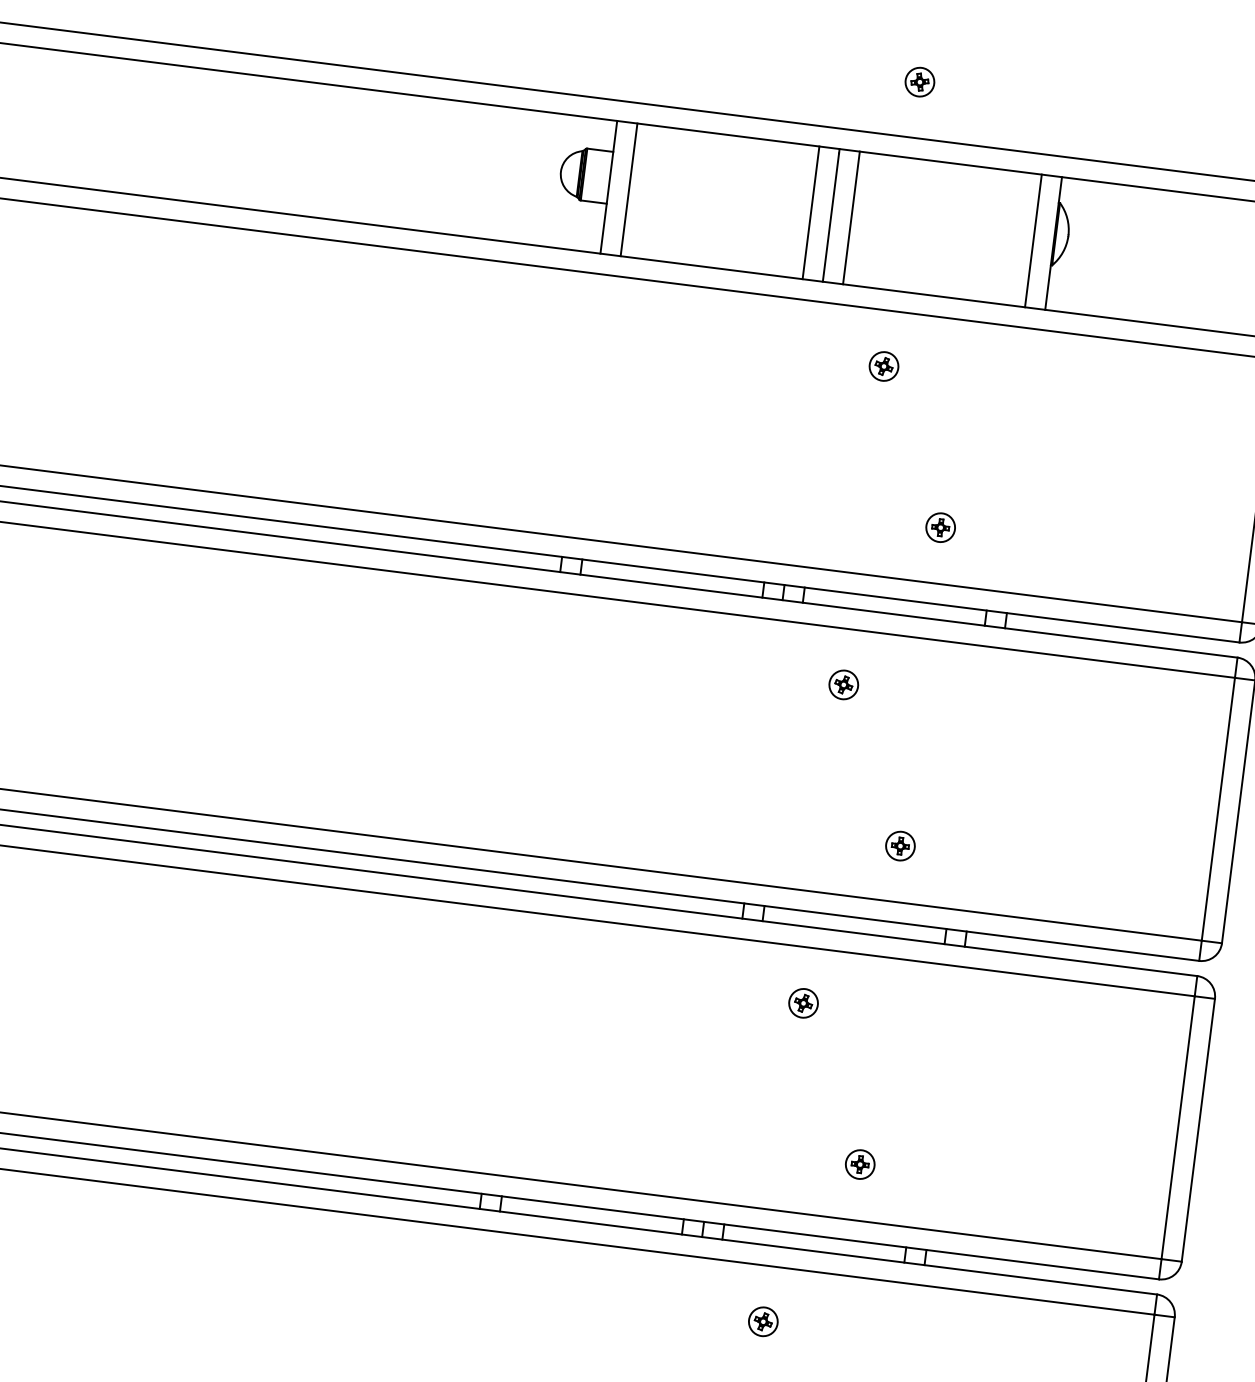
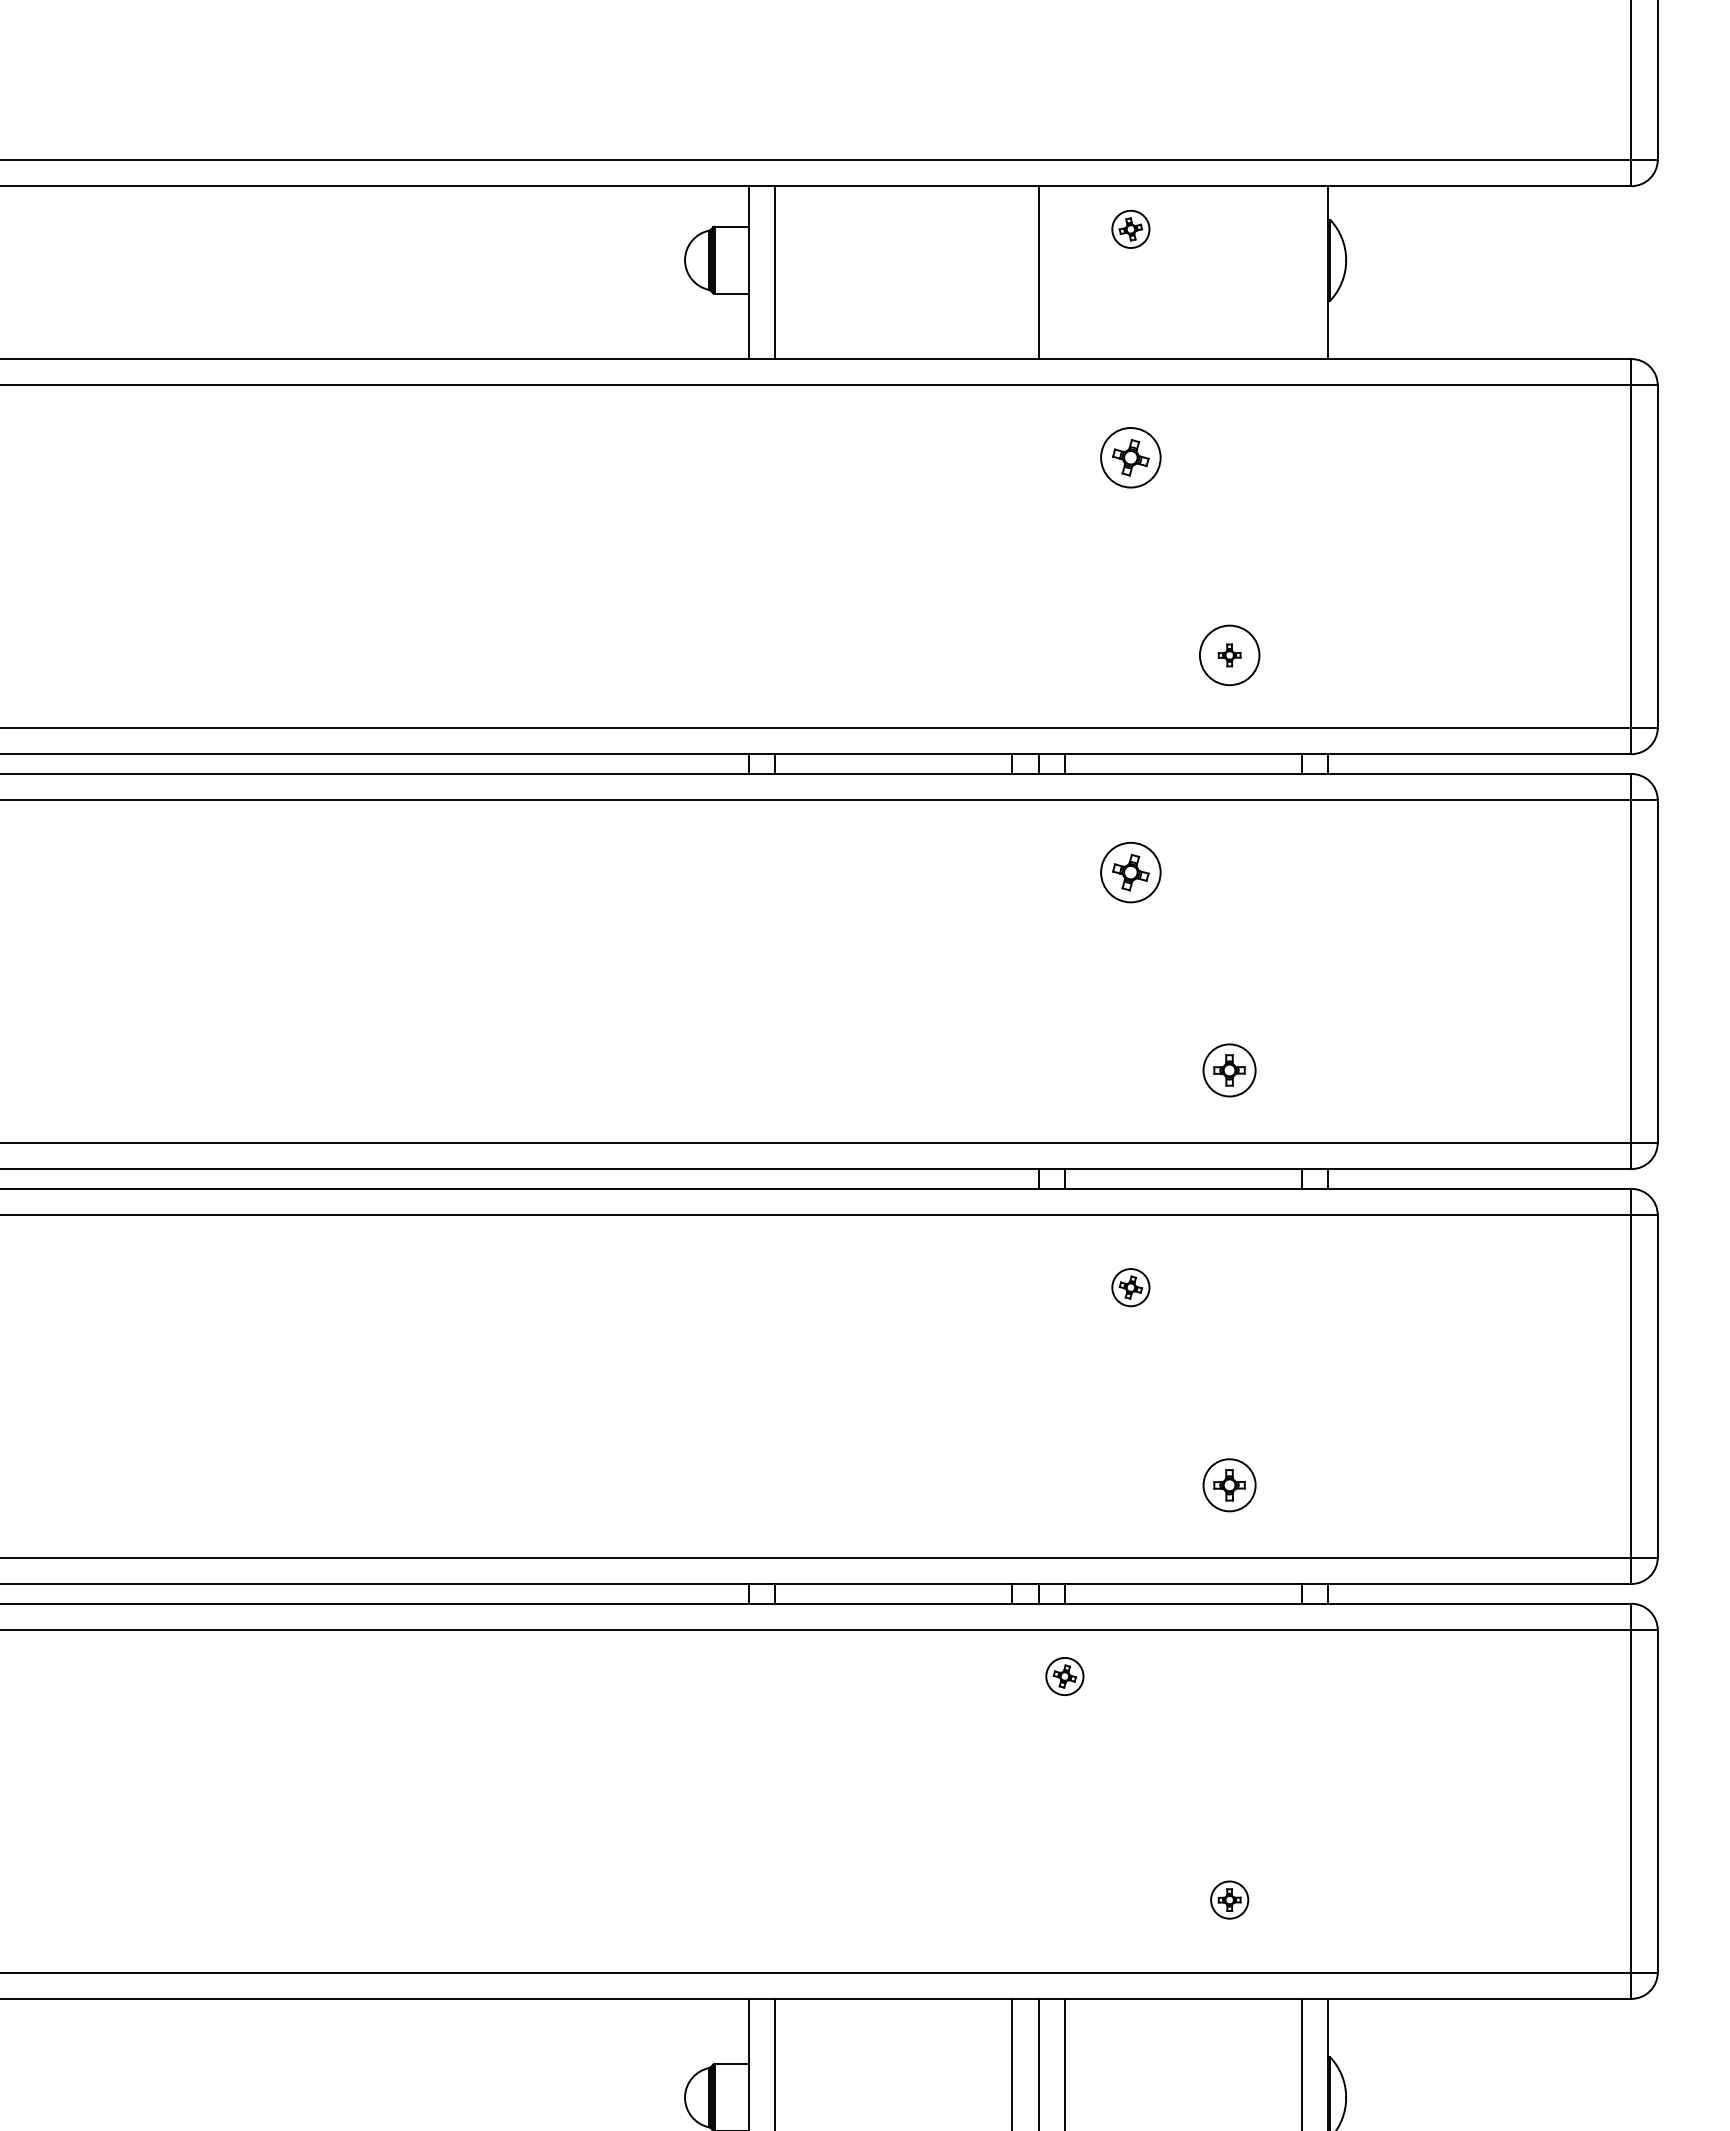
part: (919, 81) -> (1130, 228), moved
line: (811, 212) -> (1012, 272), removed
line: (851, 217) -> (1065, 272), removed
line: (1033, 240) -> (1302, 272), removed
part: (883, 366) -> (1130, 457), size x1.6
circle: (940, 527) -> (1229, 655), size x1.6
part: (843, 684) -> (1130, 872), size x1.6
part: (900, 845) -> (1229, 1069), size x1.4
part: (860, 1164) -> (1229, 1484), size x1.4
part: (763, 1321) -> (1064, 1676), moved

